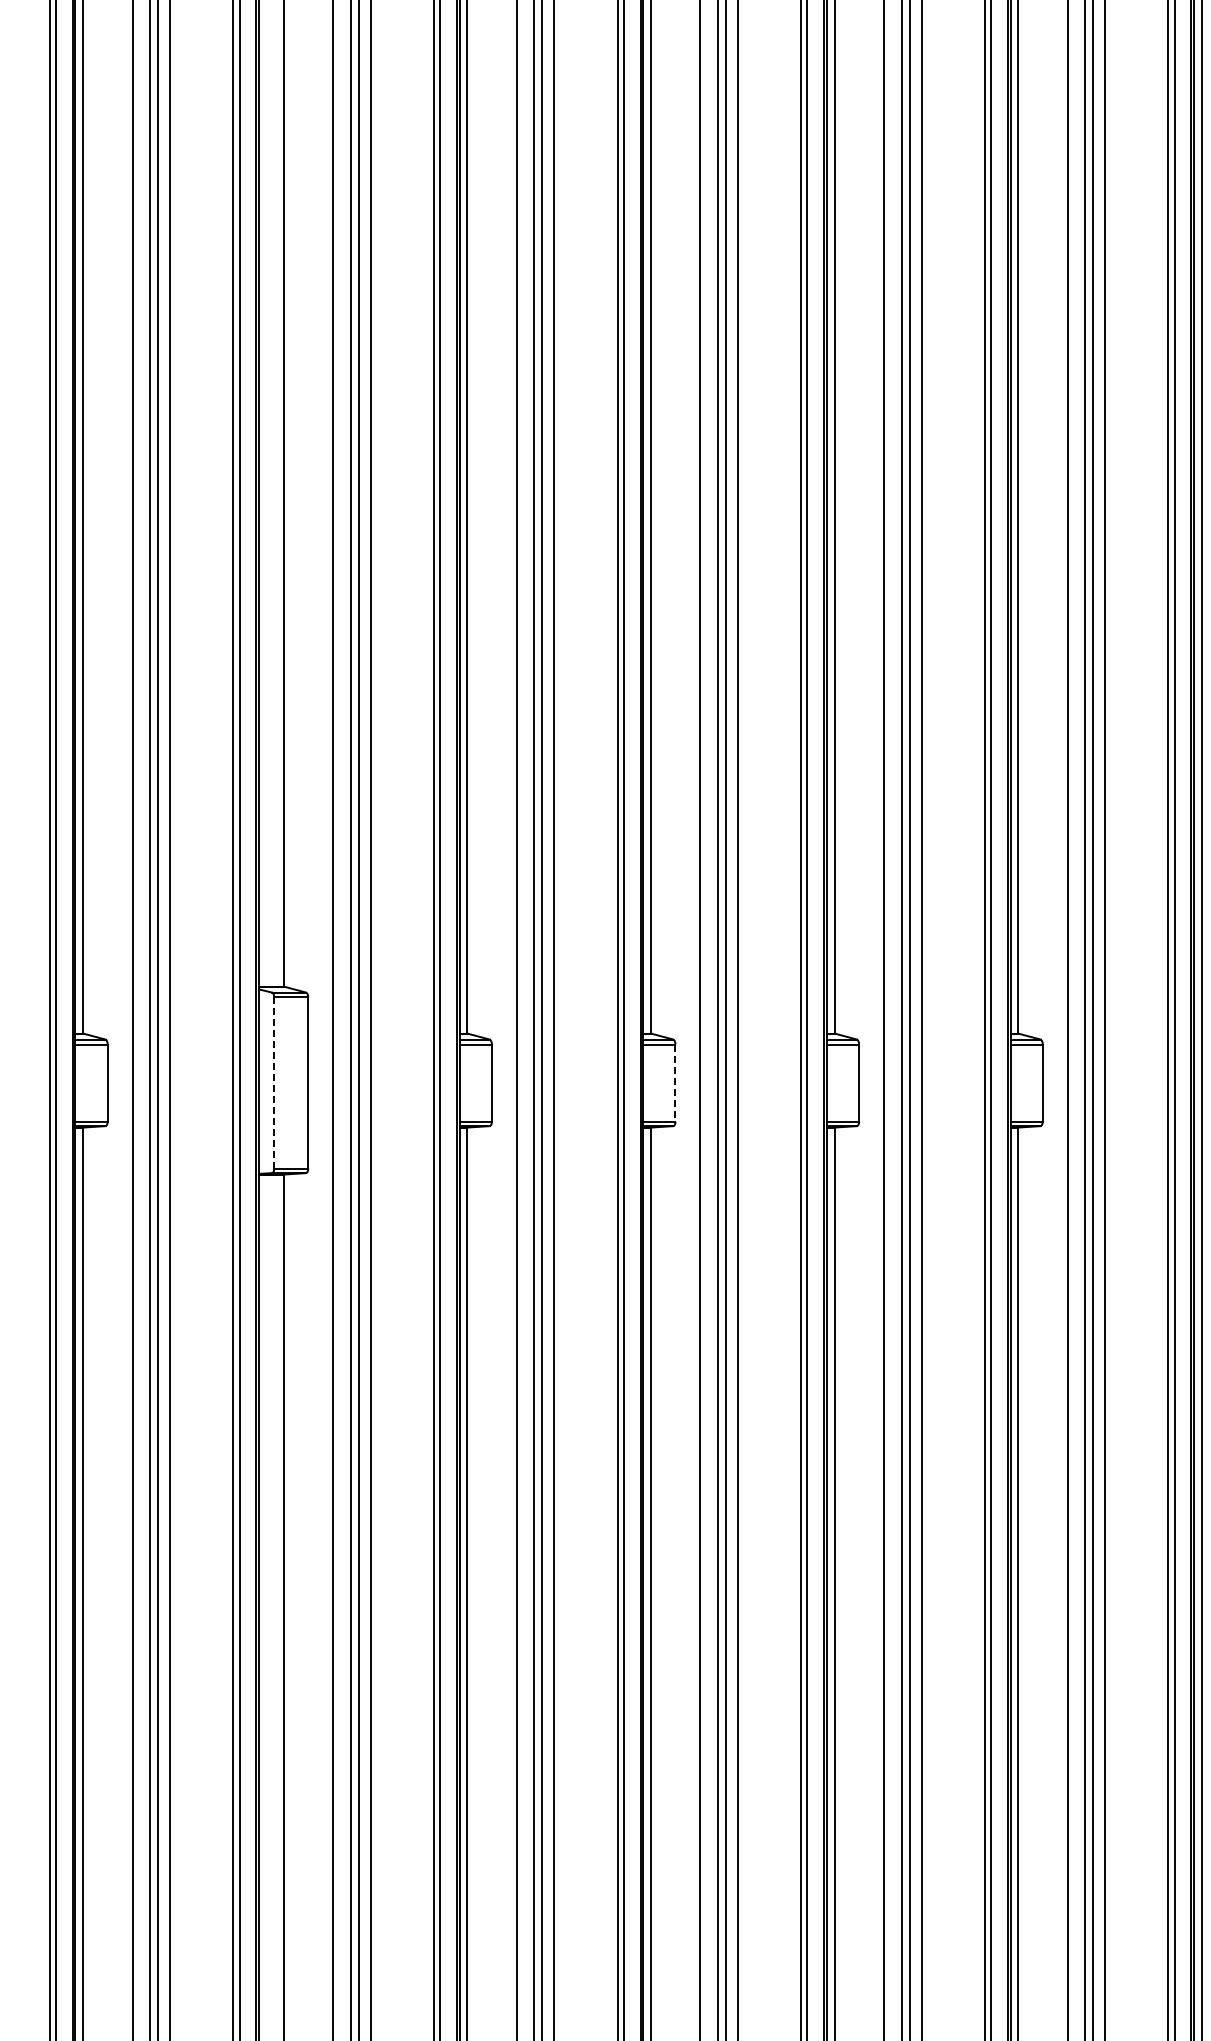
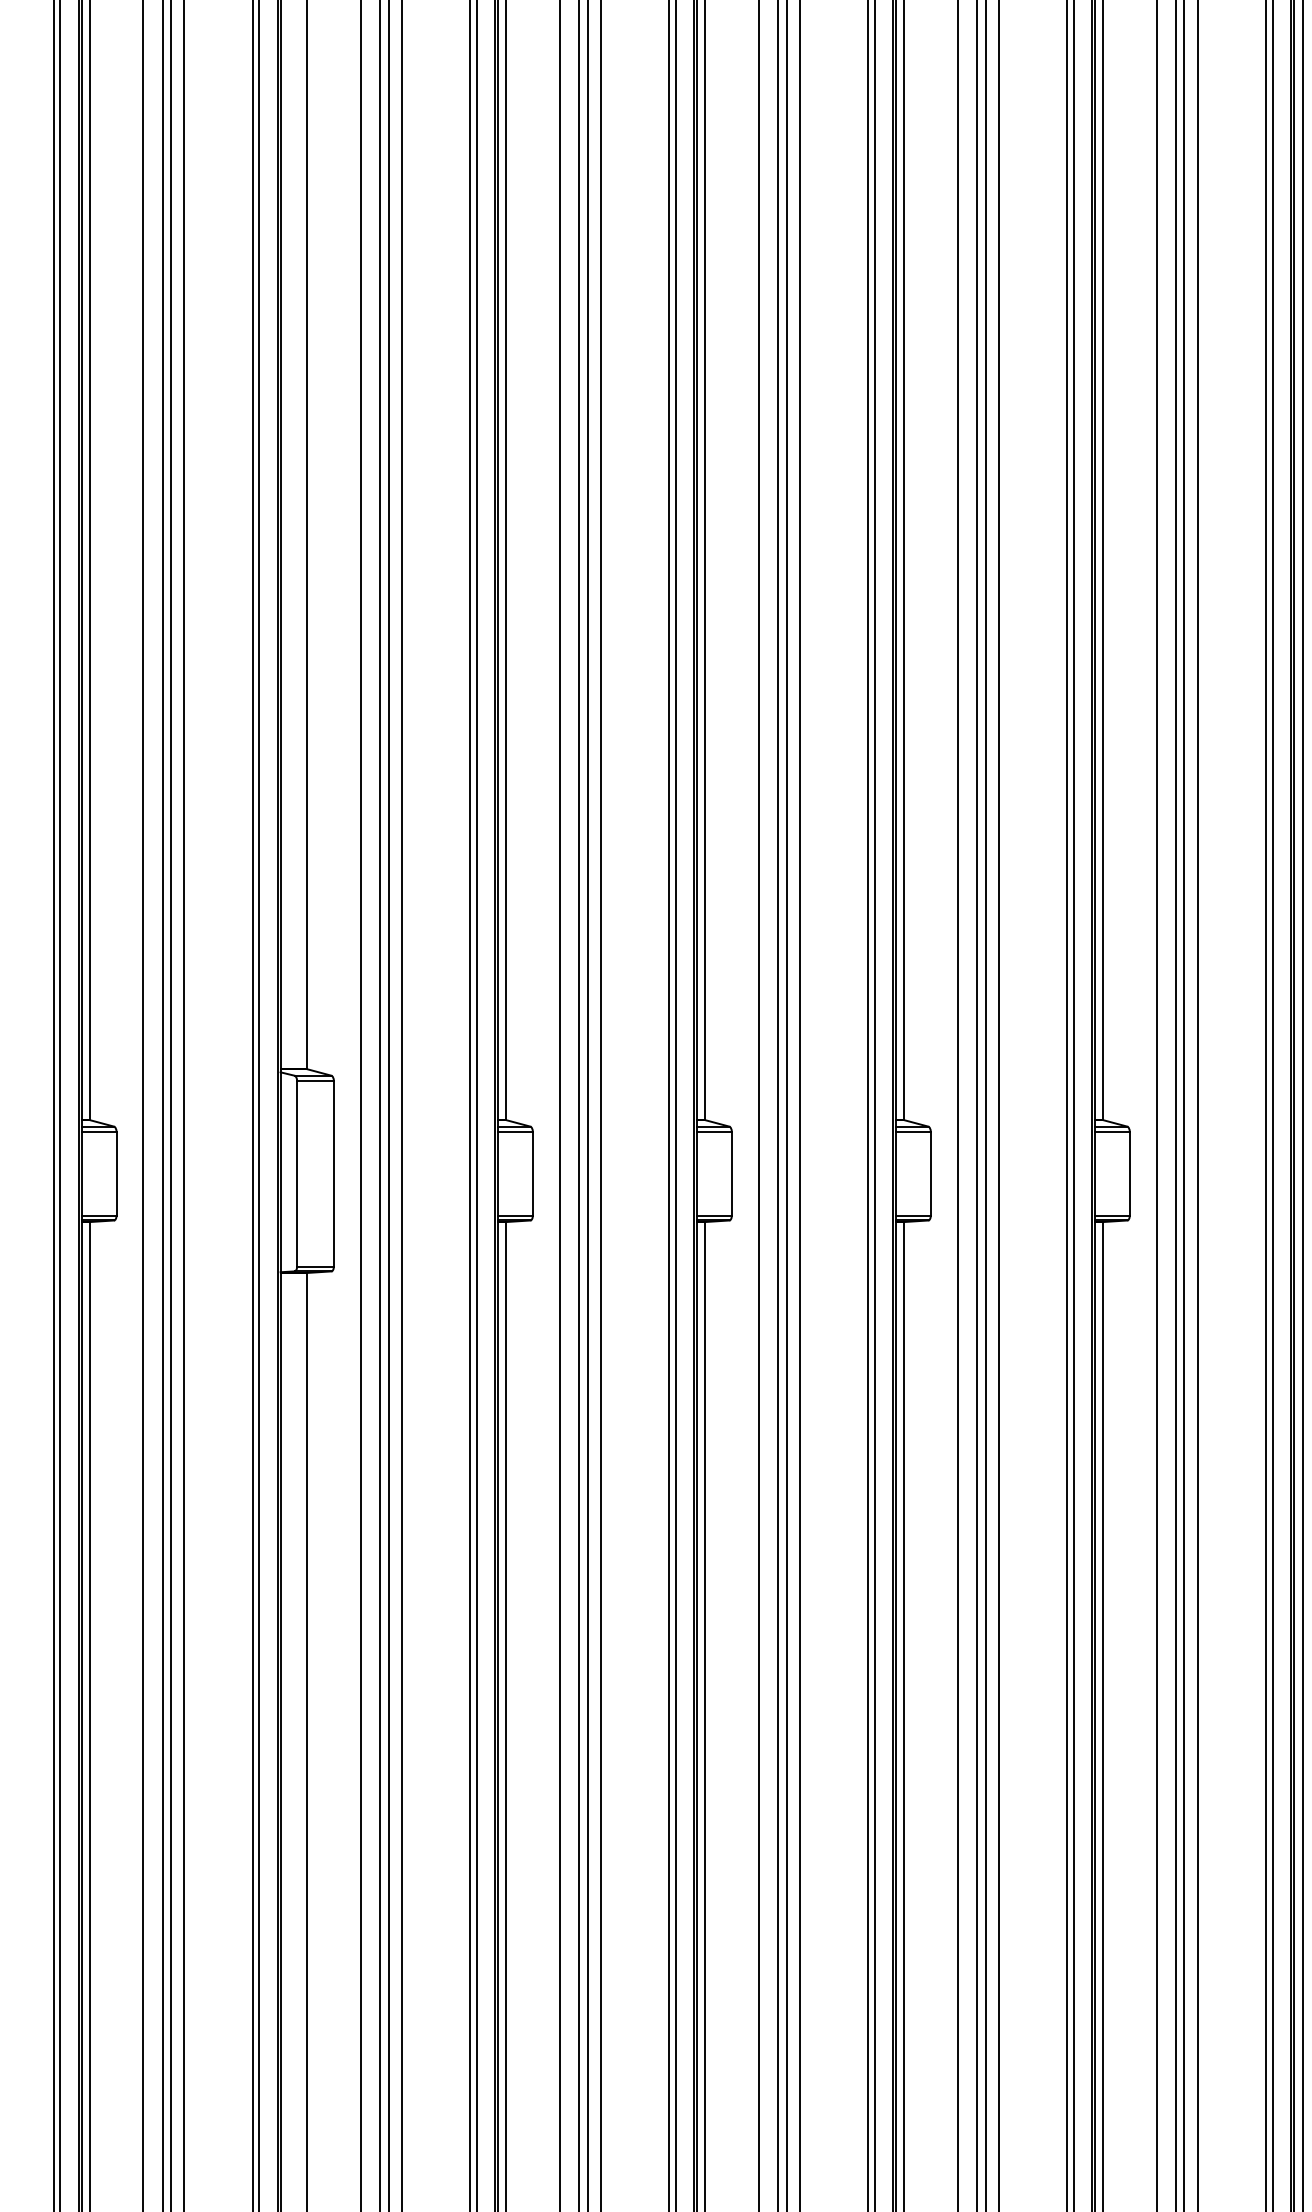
line: (274, 1083) -> (297, 1174), dashed -> solid
line: (675, 1083) -> (731, 1174), dashed -> solid

